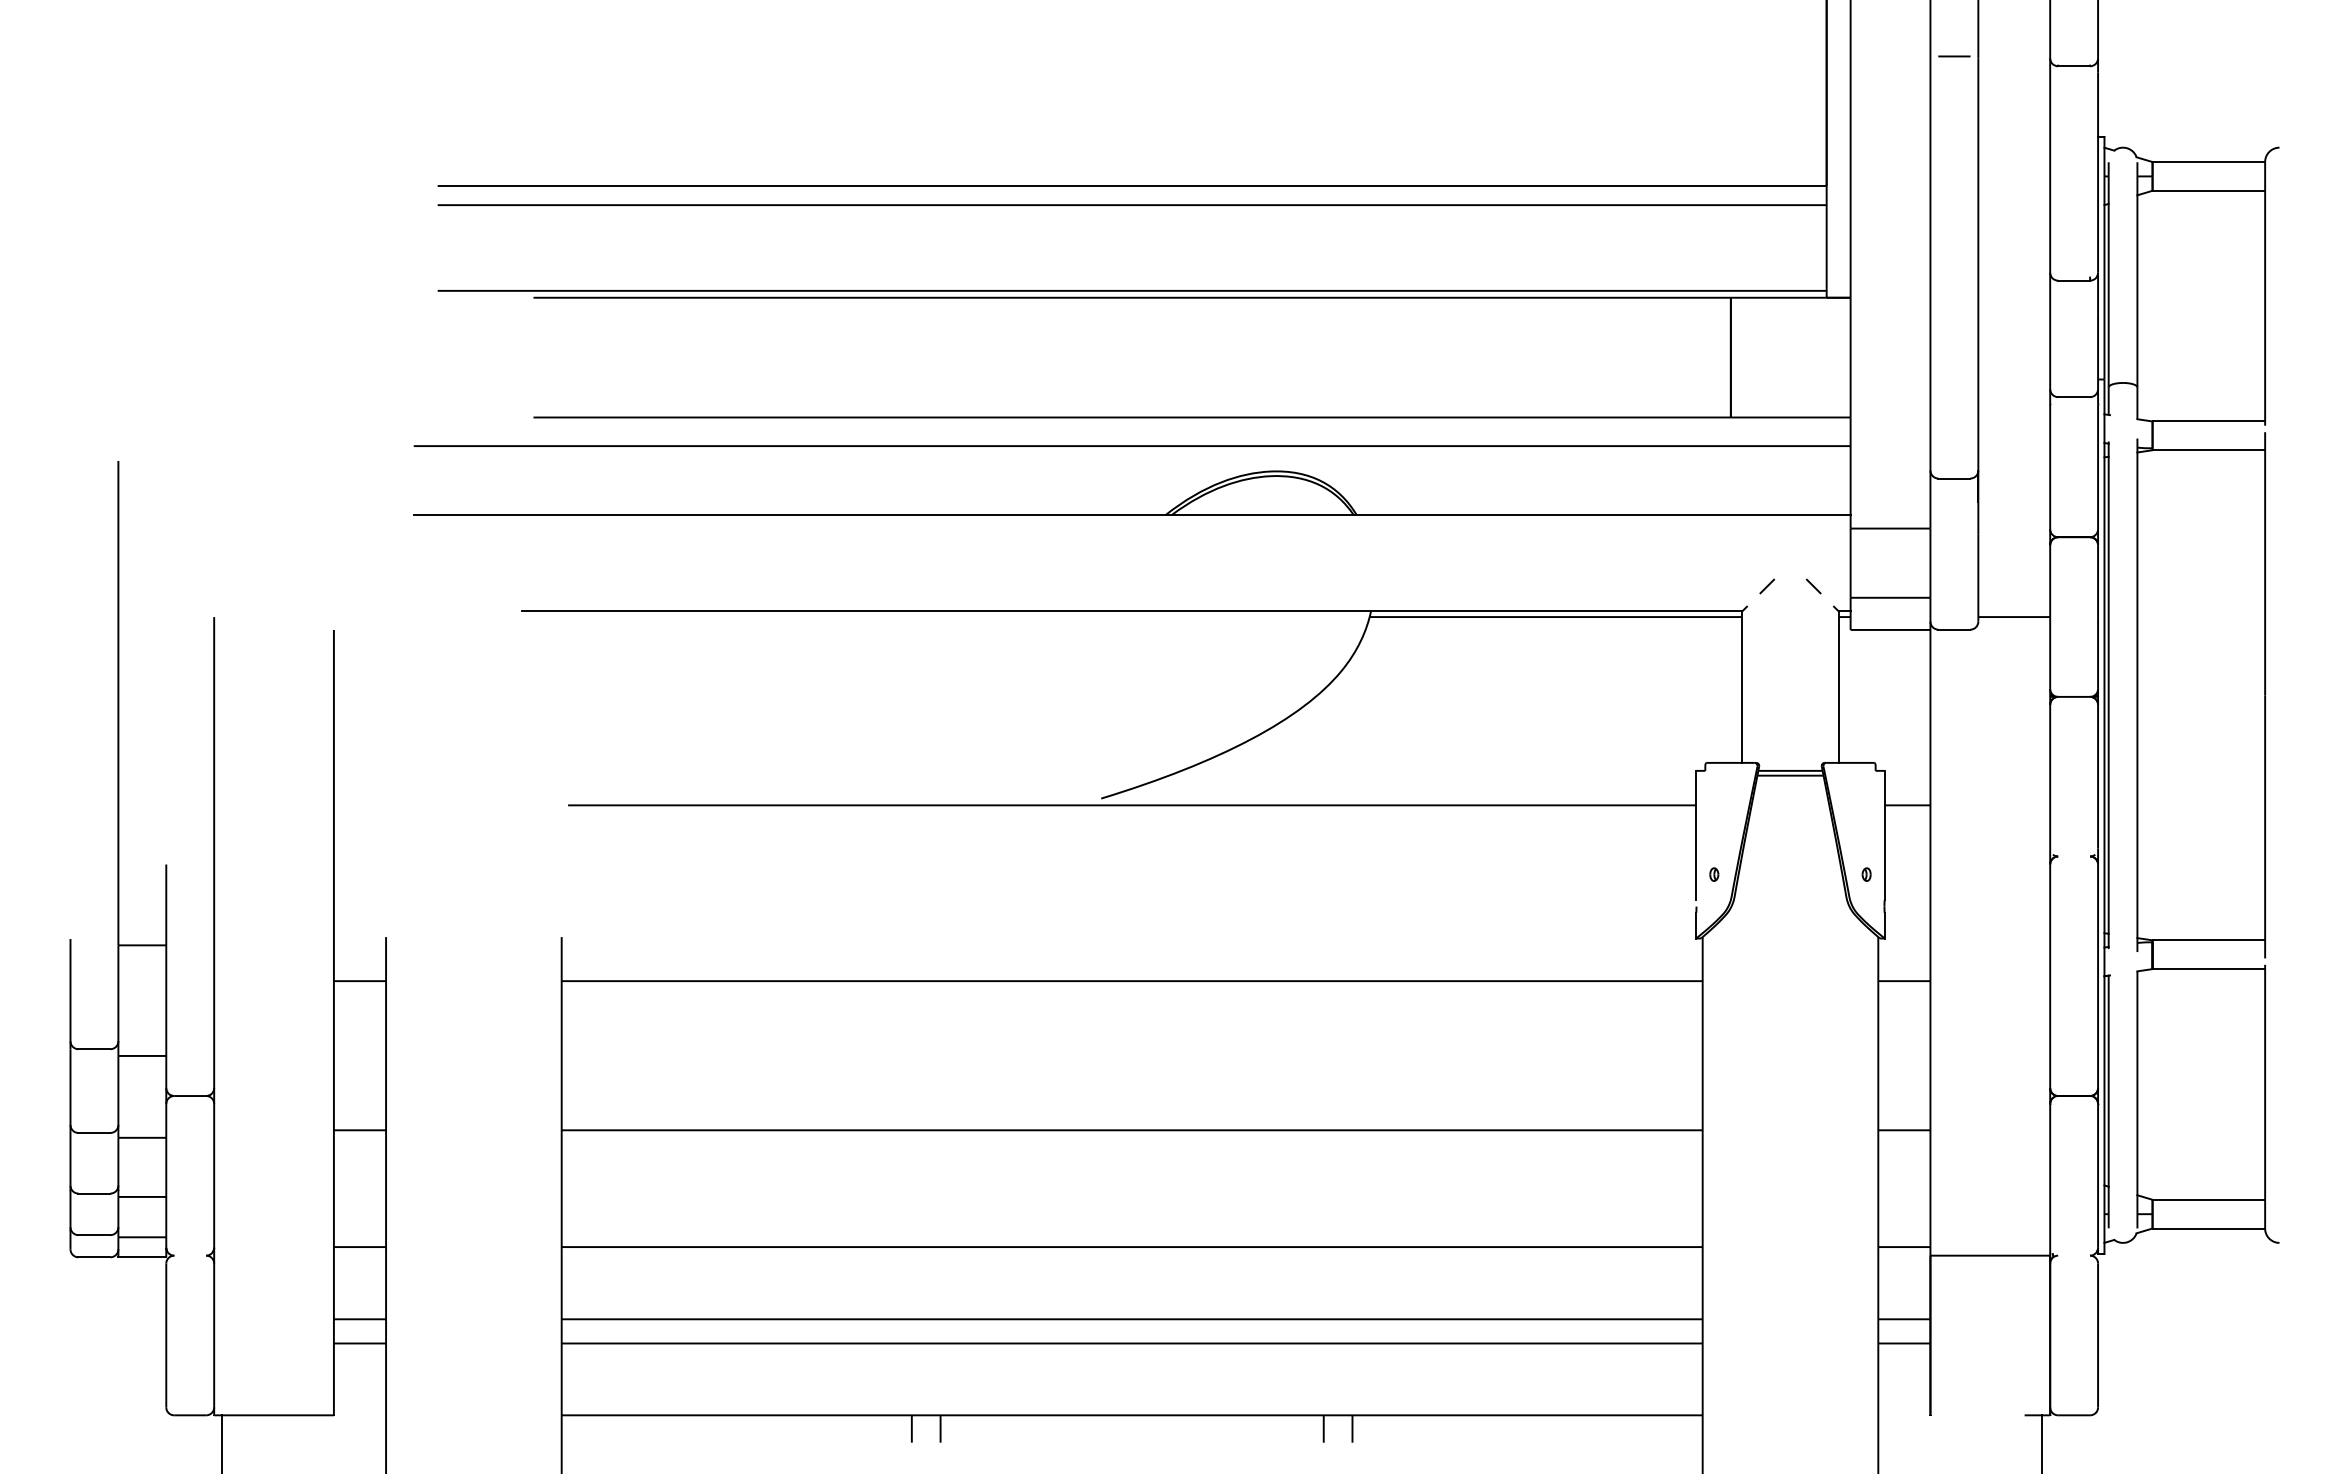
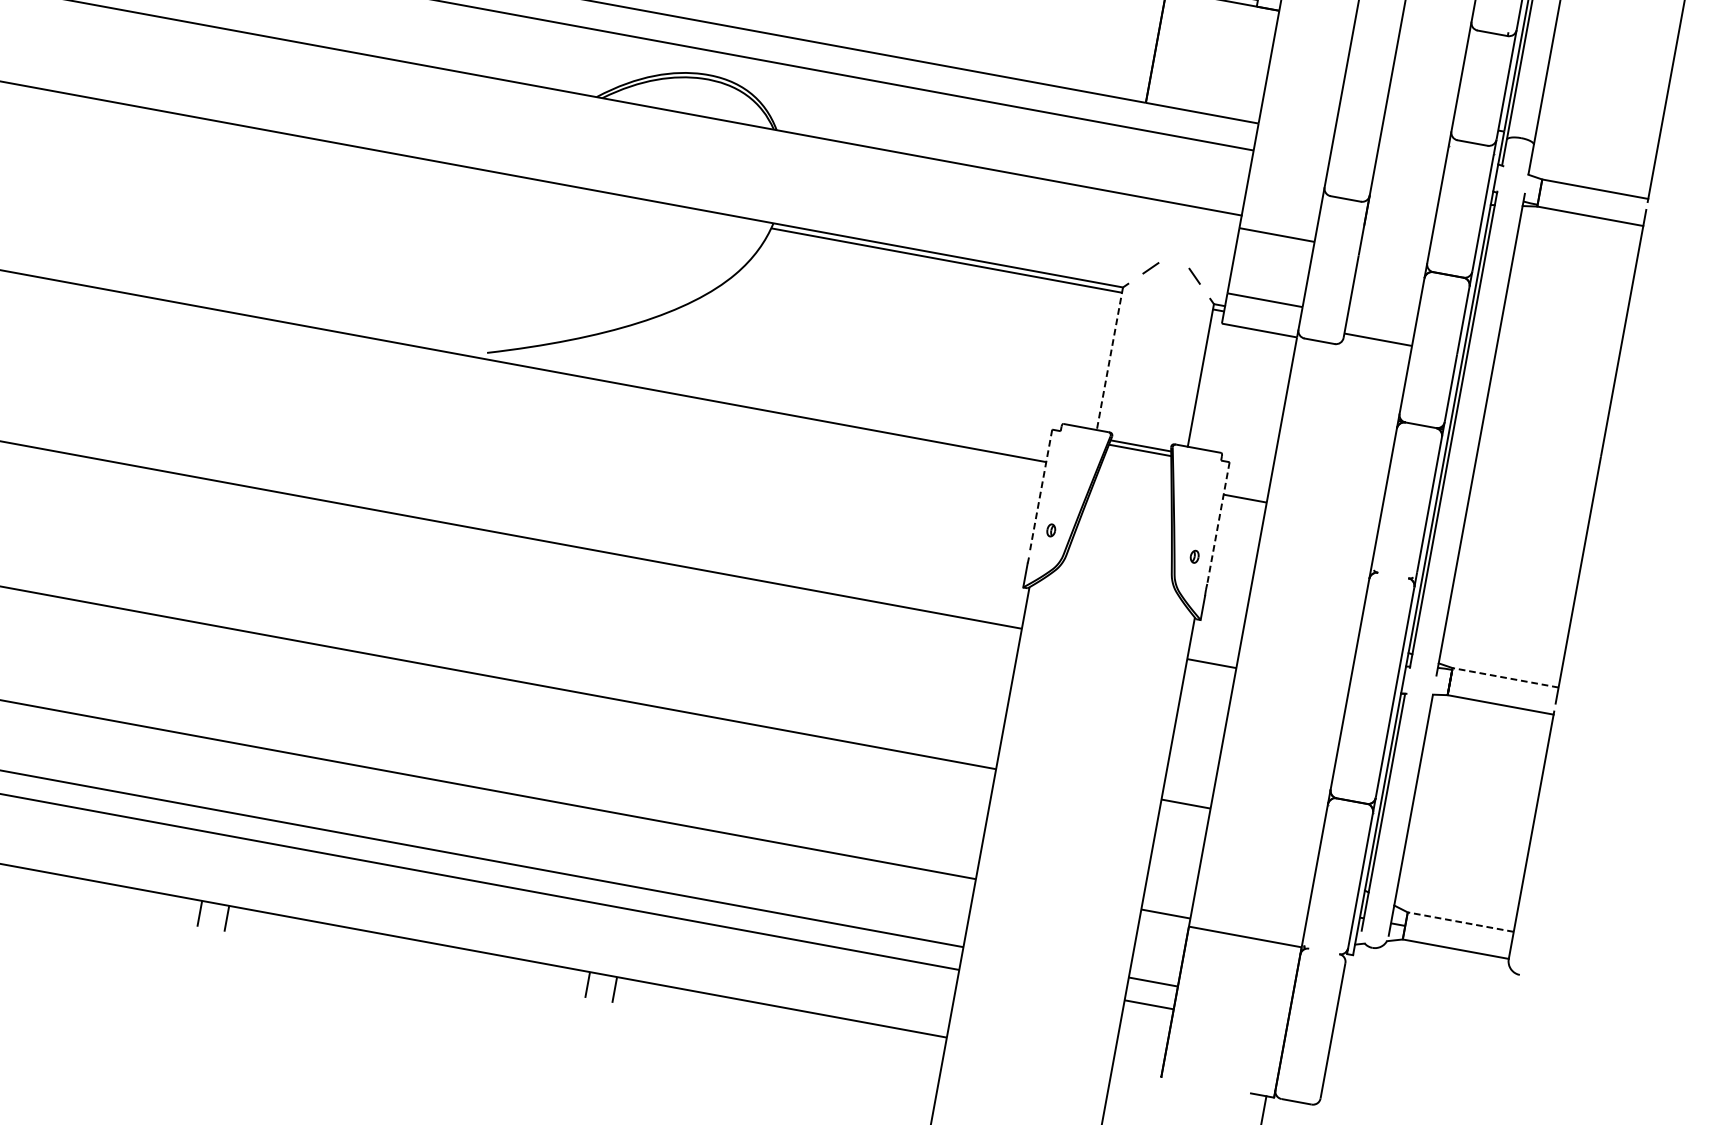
line: (1742, 687) -> (1110, 359), solid -> dashed
line: (1696, 835) -> (1041, 490), solid -> dashed
line: (1884, 835) -> (1218, 523), solid -> dashed
line: (2208, 940) -> (1505, 677), solid -> dashed
line: (2208, 1199) -> (1460, 921), solid -> dashed

